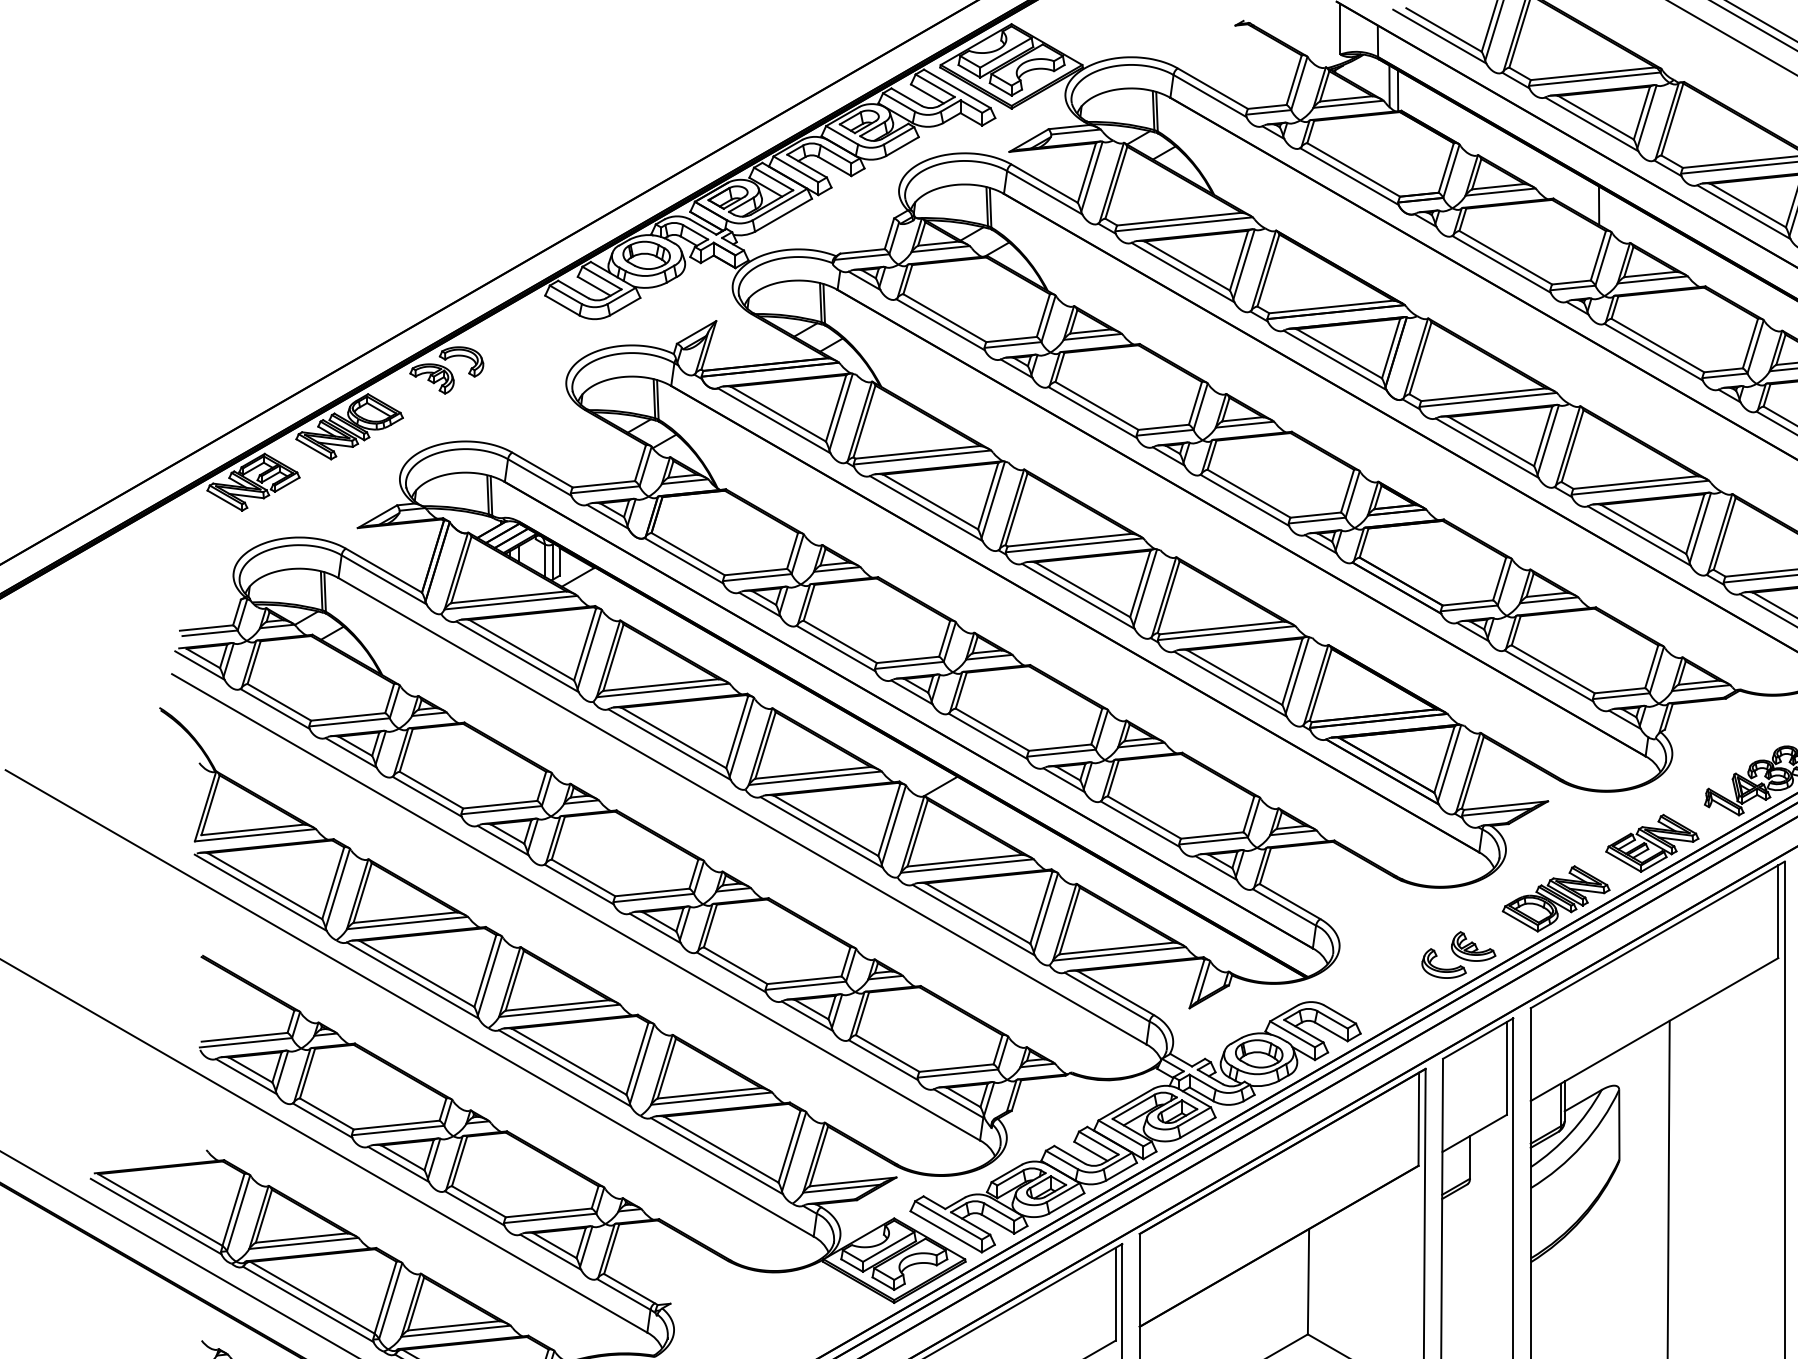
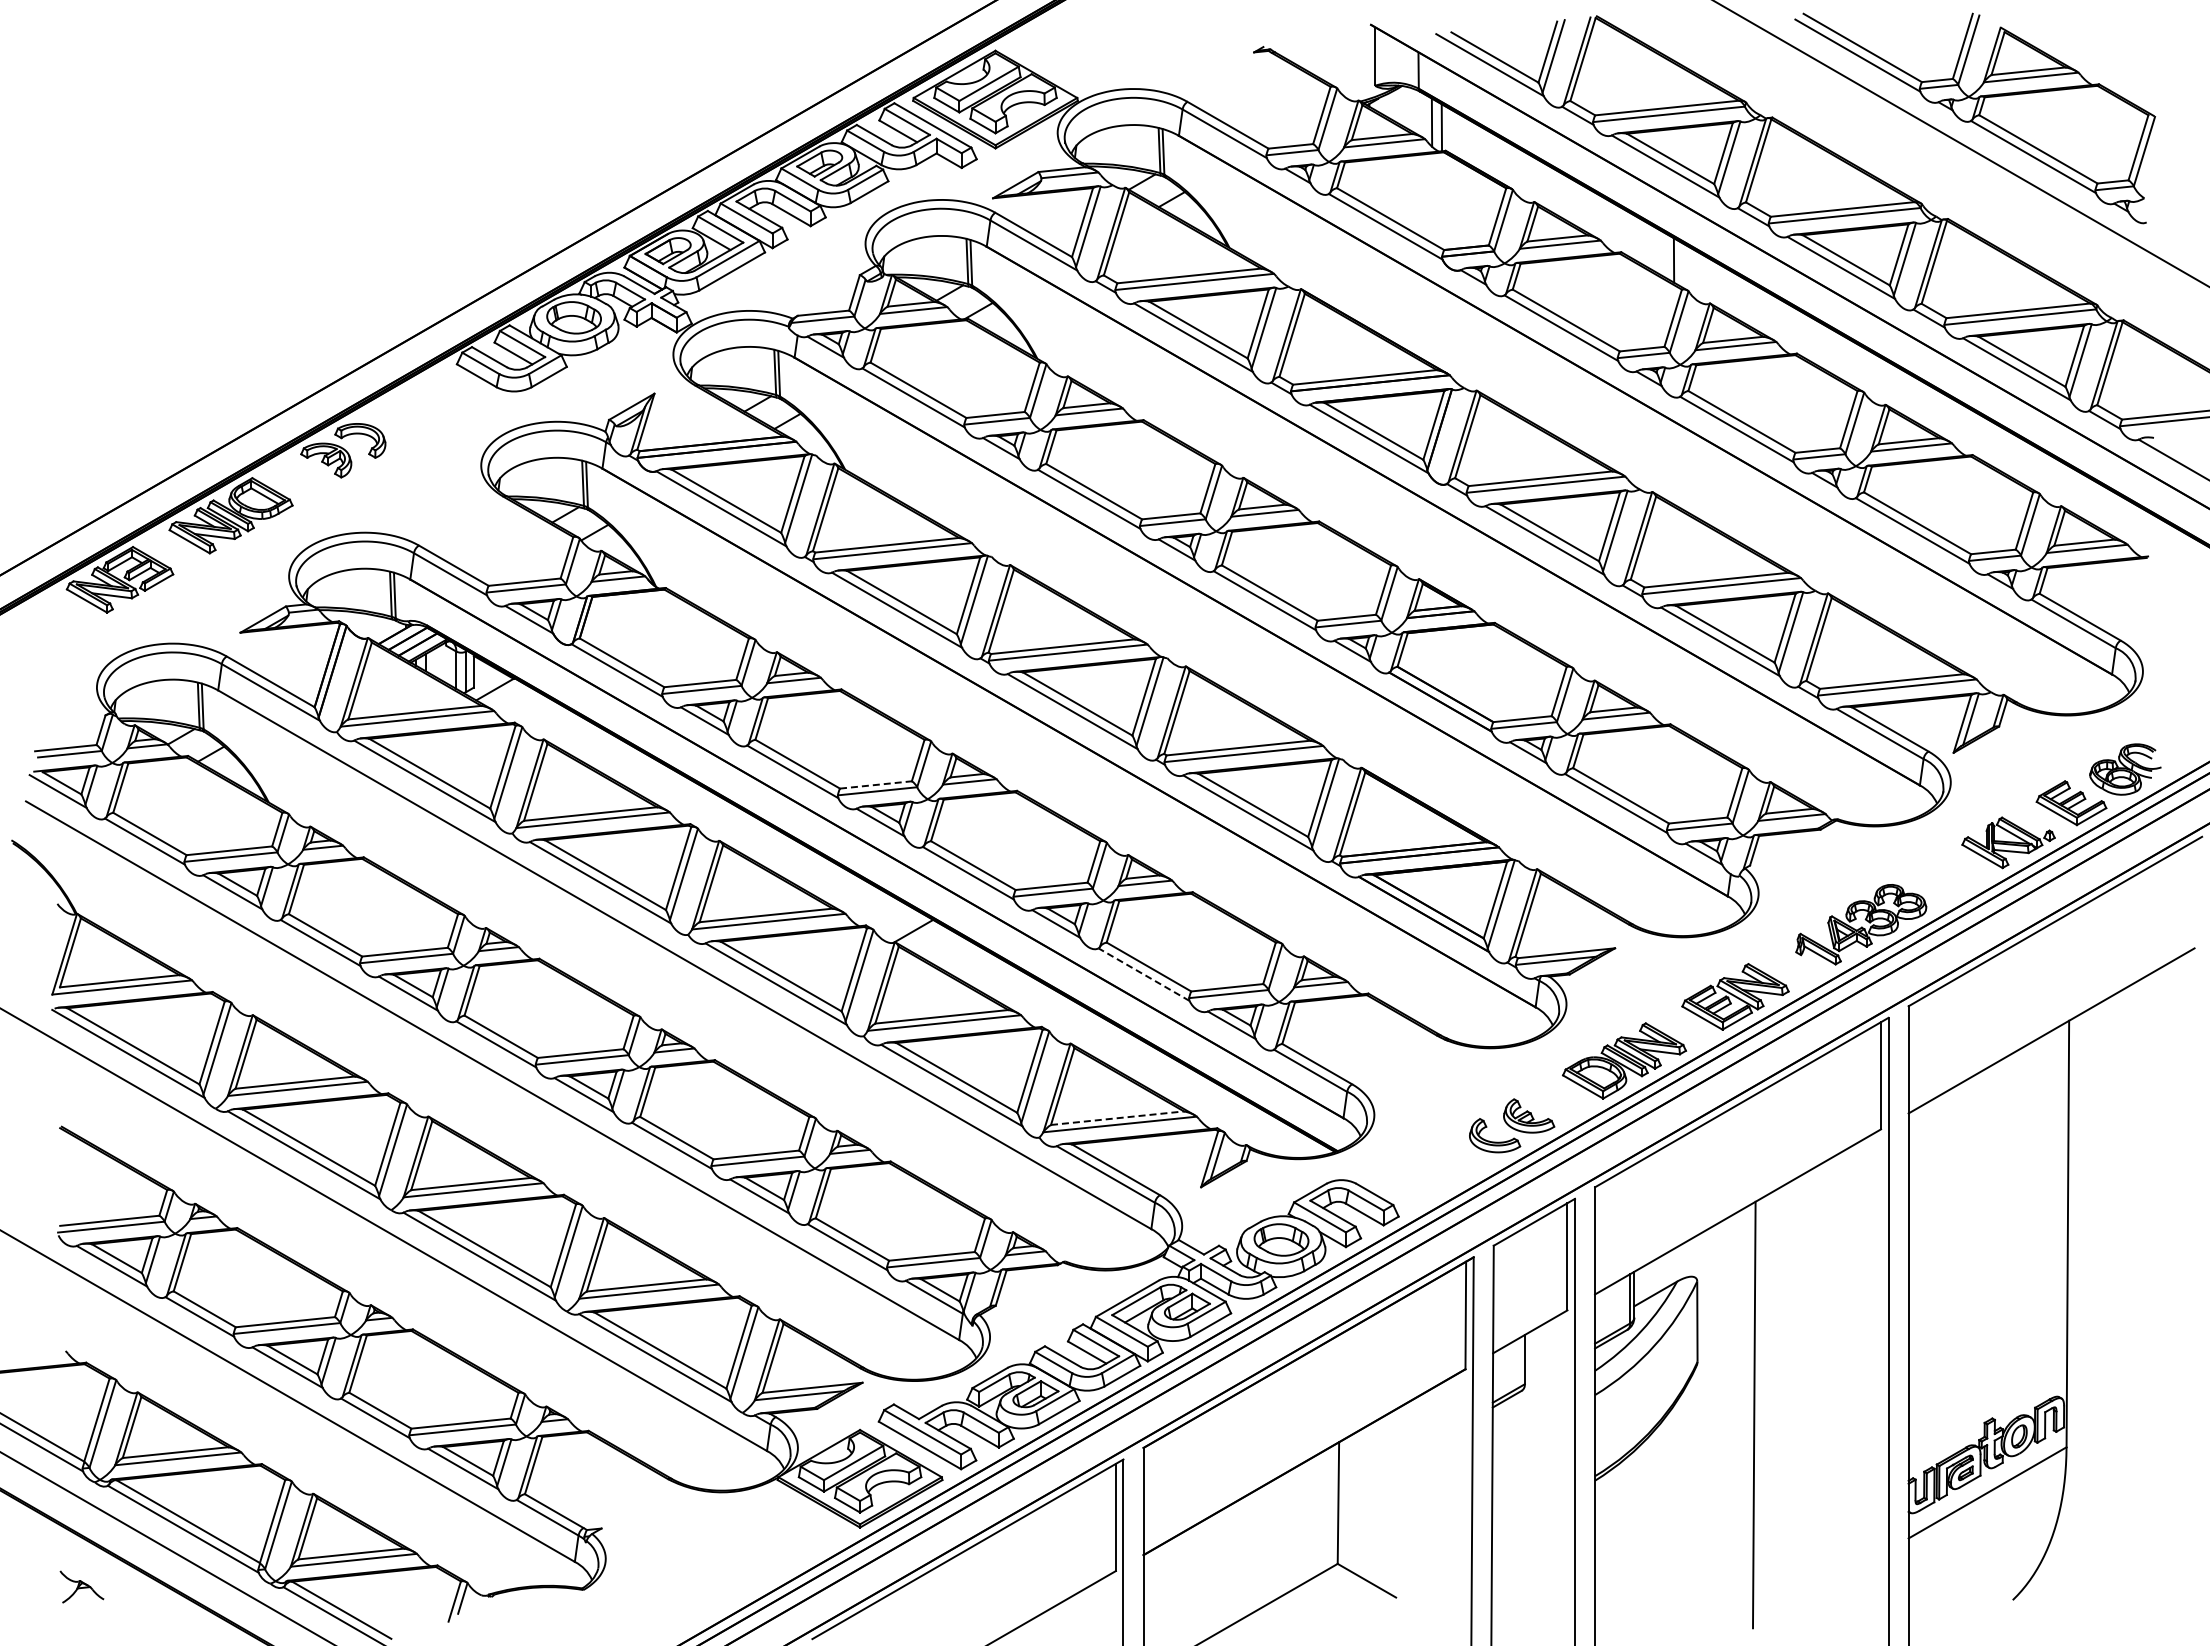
line: (908, 659) -> (876, 784), solid -> dashed
line: (1140, 824) -> (1144, 974), solid -> dashed
line: (1117, 948) -> (1117, 1118), solid -> dashed

